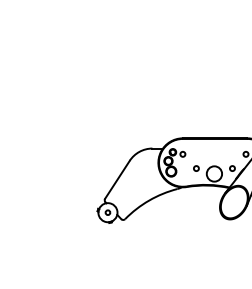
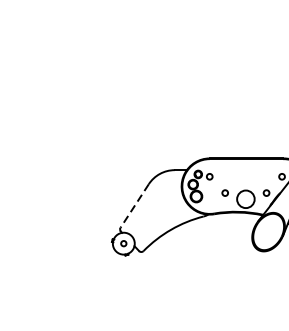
line: (117, 179) -> (134, 205), solid -> dashed

